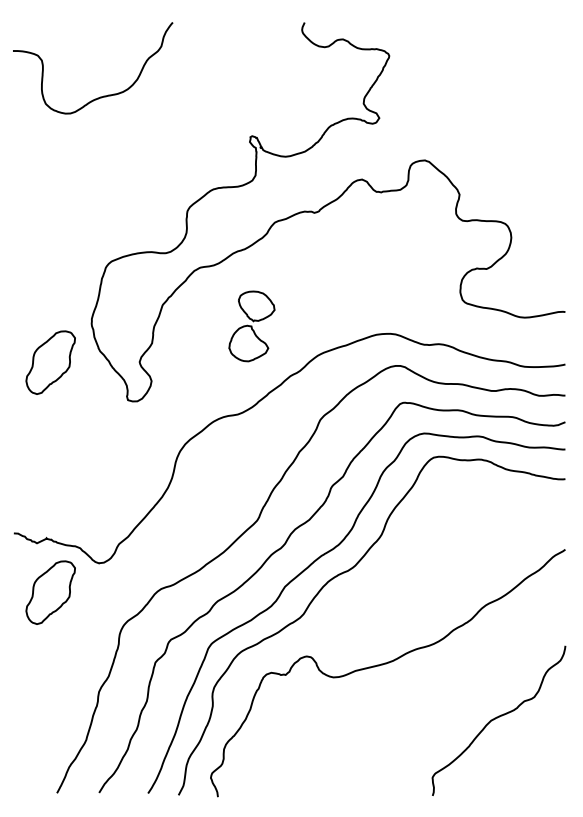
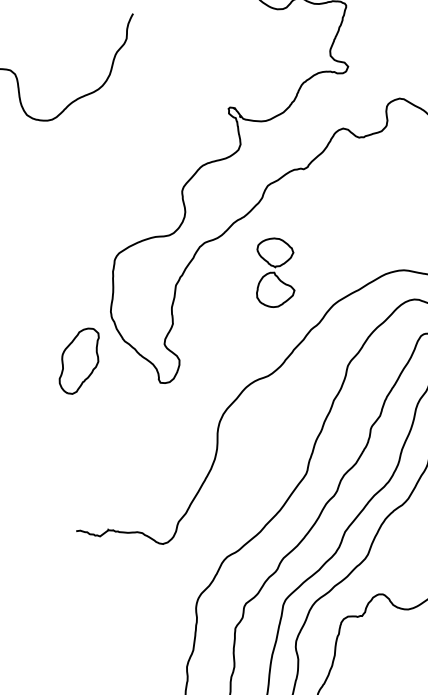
part: (251, 326) -> (274, 272), moved
part: (50, 592) -> (122, 580), removed

